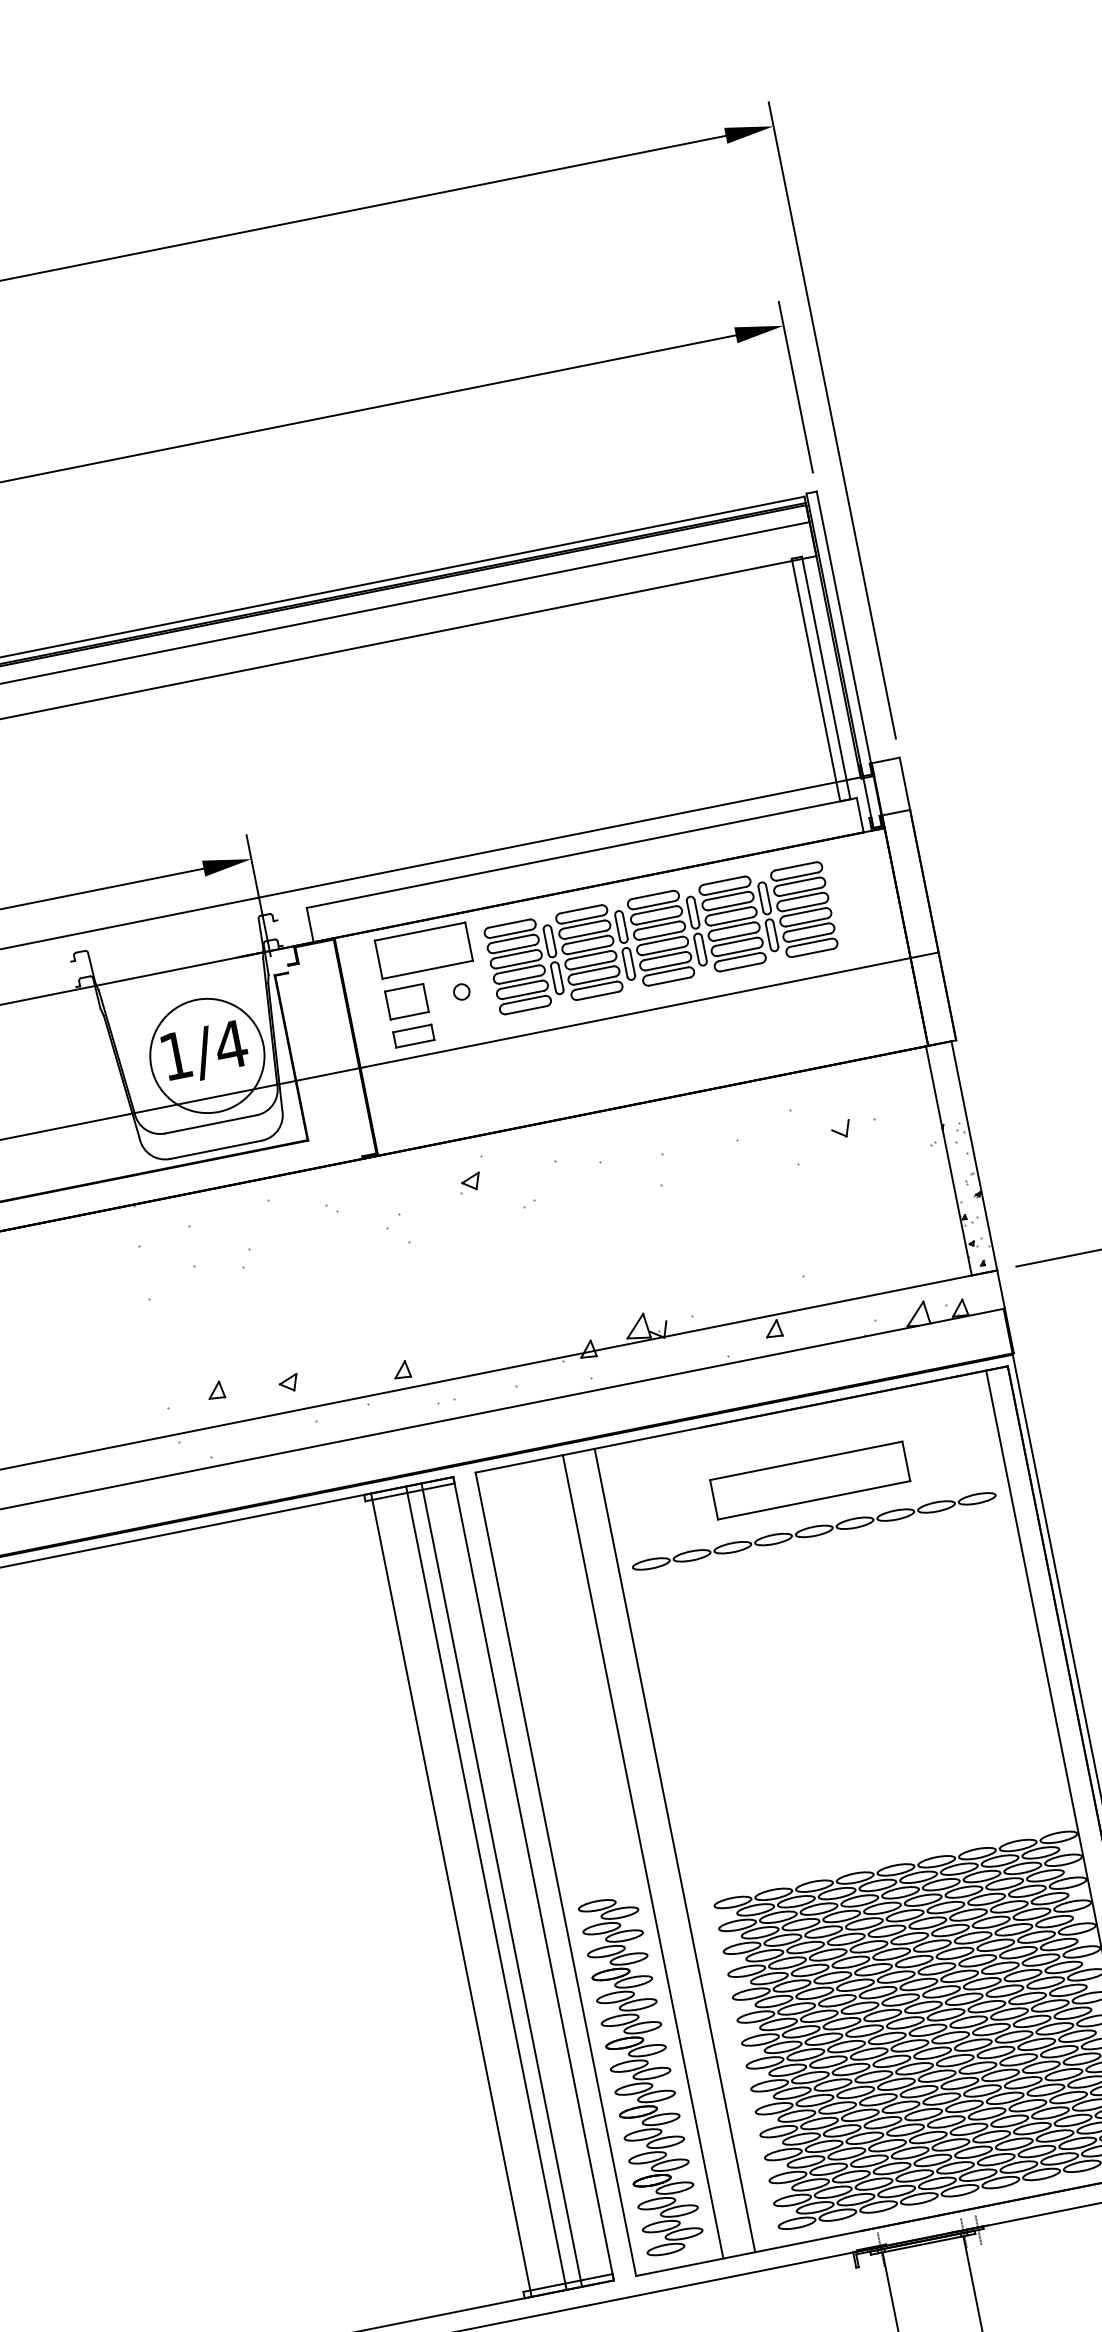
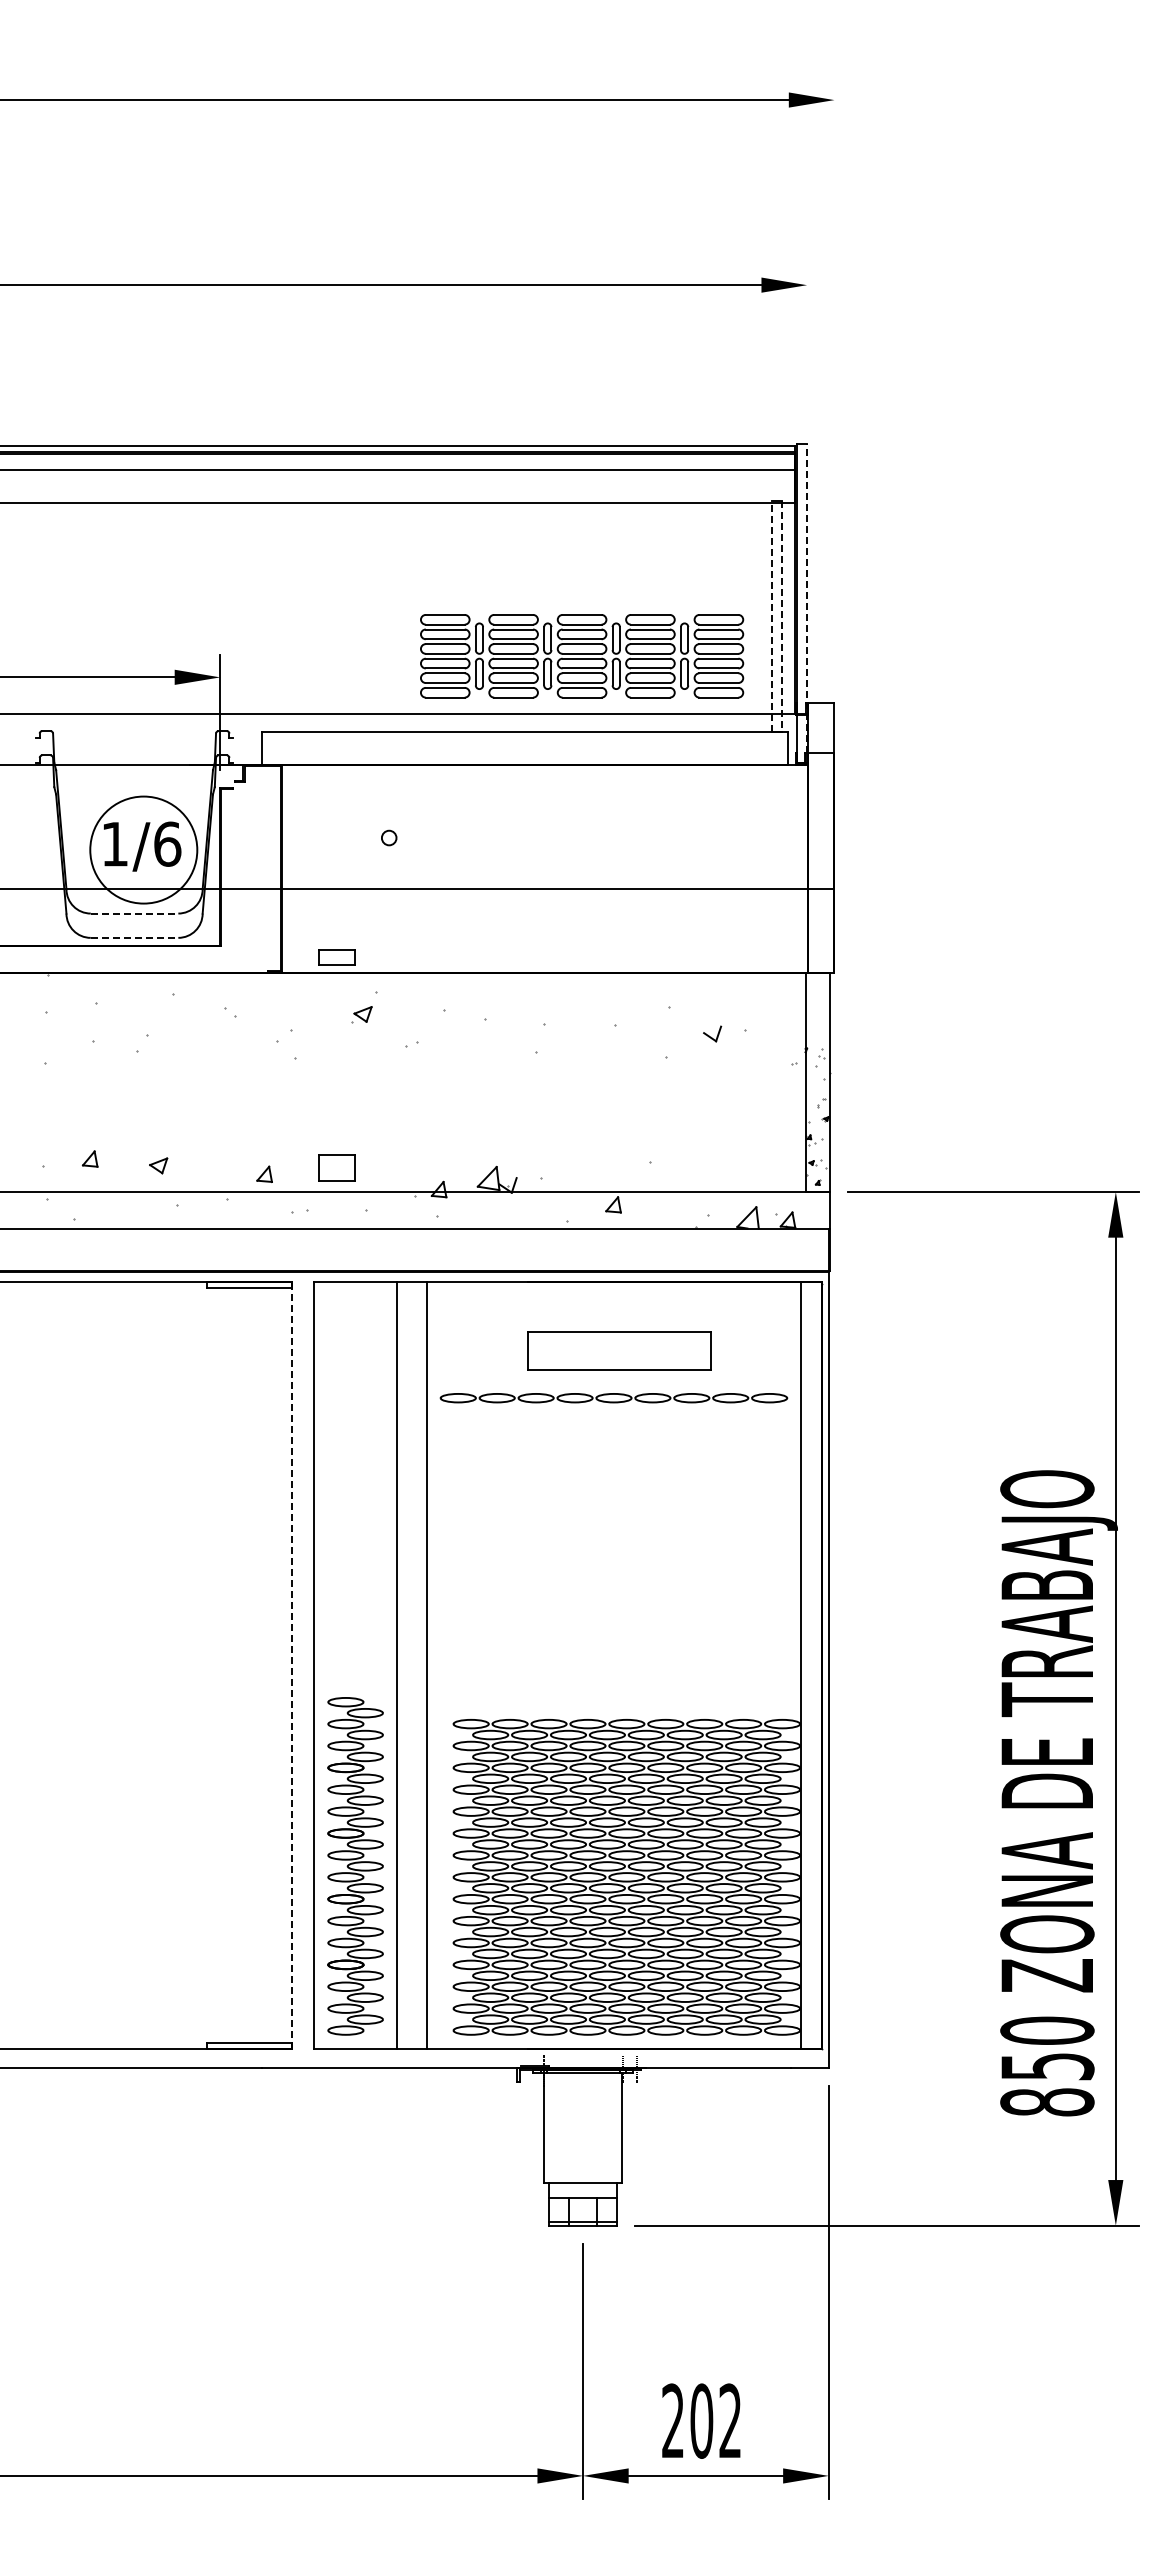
line: (796, 386) -> (807, 343), removed
line: (832, 419) -> (834, 380), removed
line: (849, 653) -> (807, 598), solid -> dashed
line: (826, 678) -> (781, 616), solid -> dashed
line: (815, 680) -> (771, 616), solid -> dashed
part: (661, 938) -> (582, 656), moved
part: (423, 950) -> (361, 792), removed
part: (406, 1001) -> (336, 1167), moved
part: (413, 1035) -> (336, 957), moved
text: (230, 1044) -> (167, 843), 1/4 -> 1/6
line: (210, 1124) -> (134, 913), solid -> dashed
line: (215, 1149) -> (134, 937), solid -> dashed
line: (533, 1878) -> (292, 1665), solid -> dashed
line: (502, 1884) -> (262, 1665), removed
line: (486, 1887) -> (247, 1665), removed
line: (450, 1895) -> (213, 1665), removed

